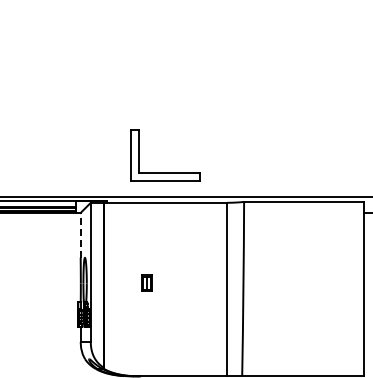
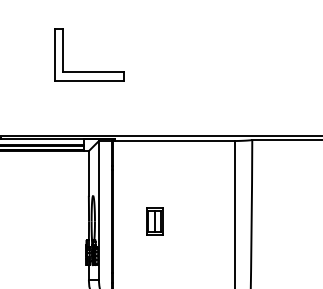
part: (165, 172) -> (89, 71), moved
line: (80, 234) -> (88, 172), dashed -> solid
part: (146, 283) -> (154, 221), size x1.67

